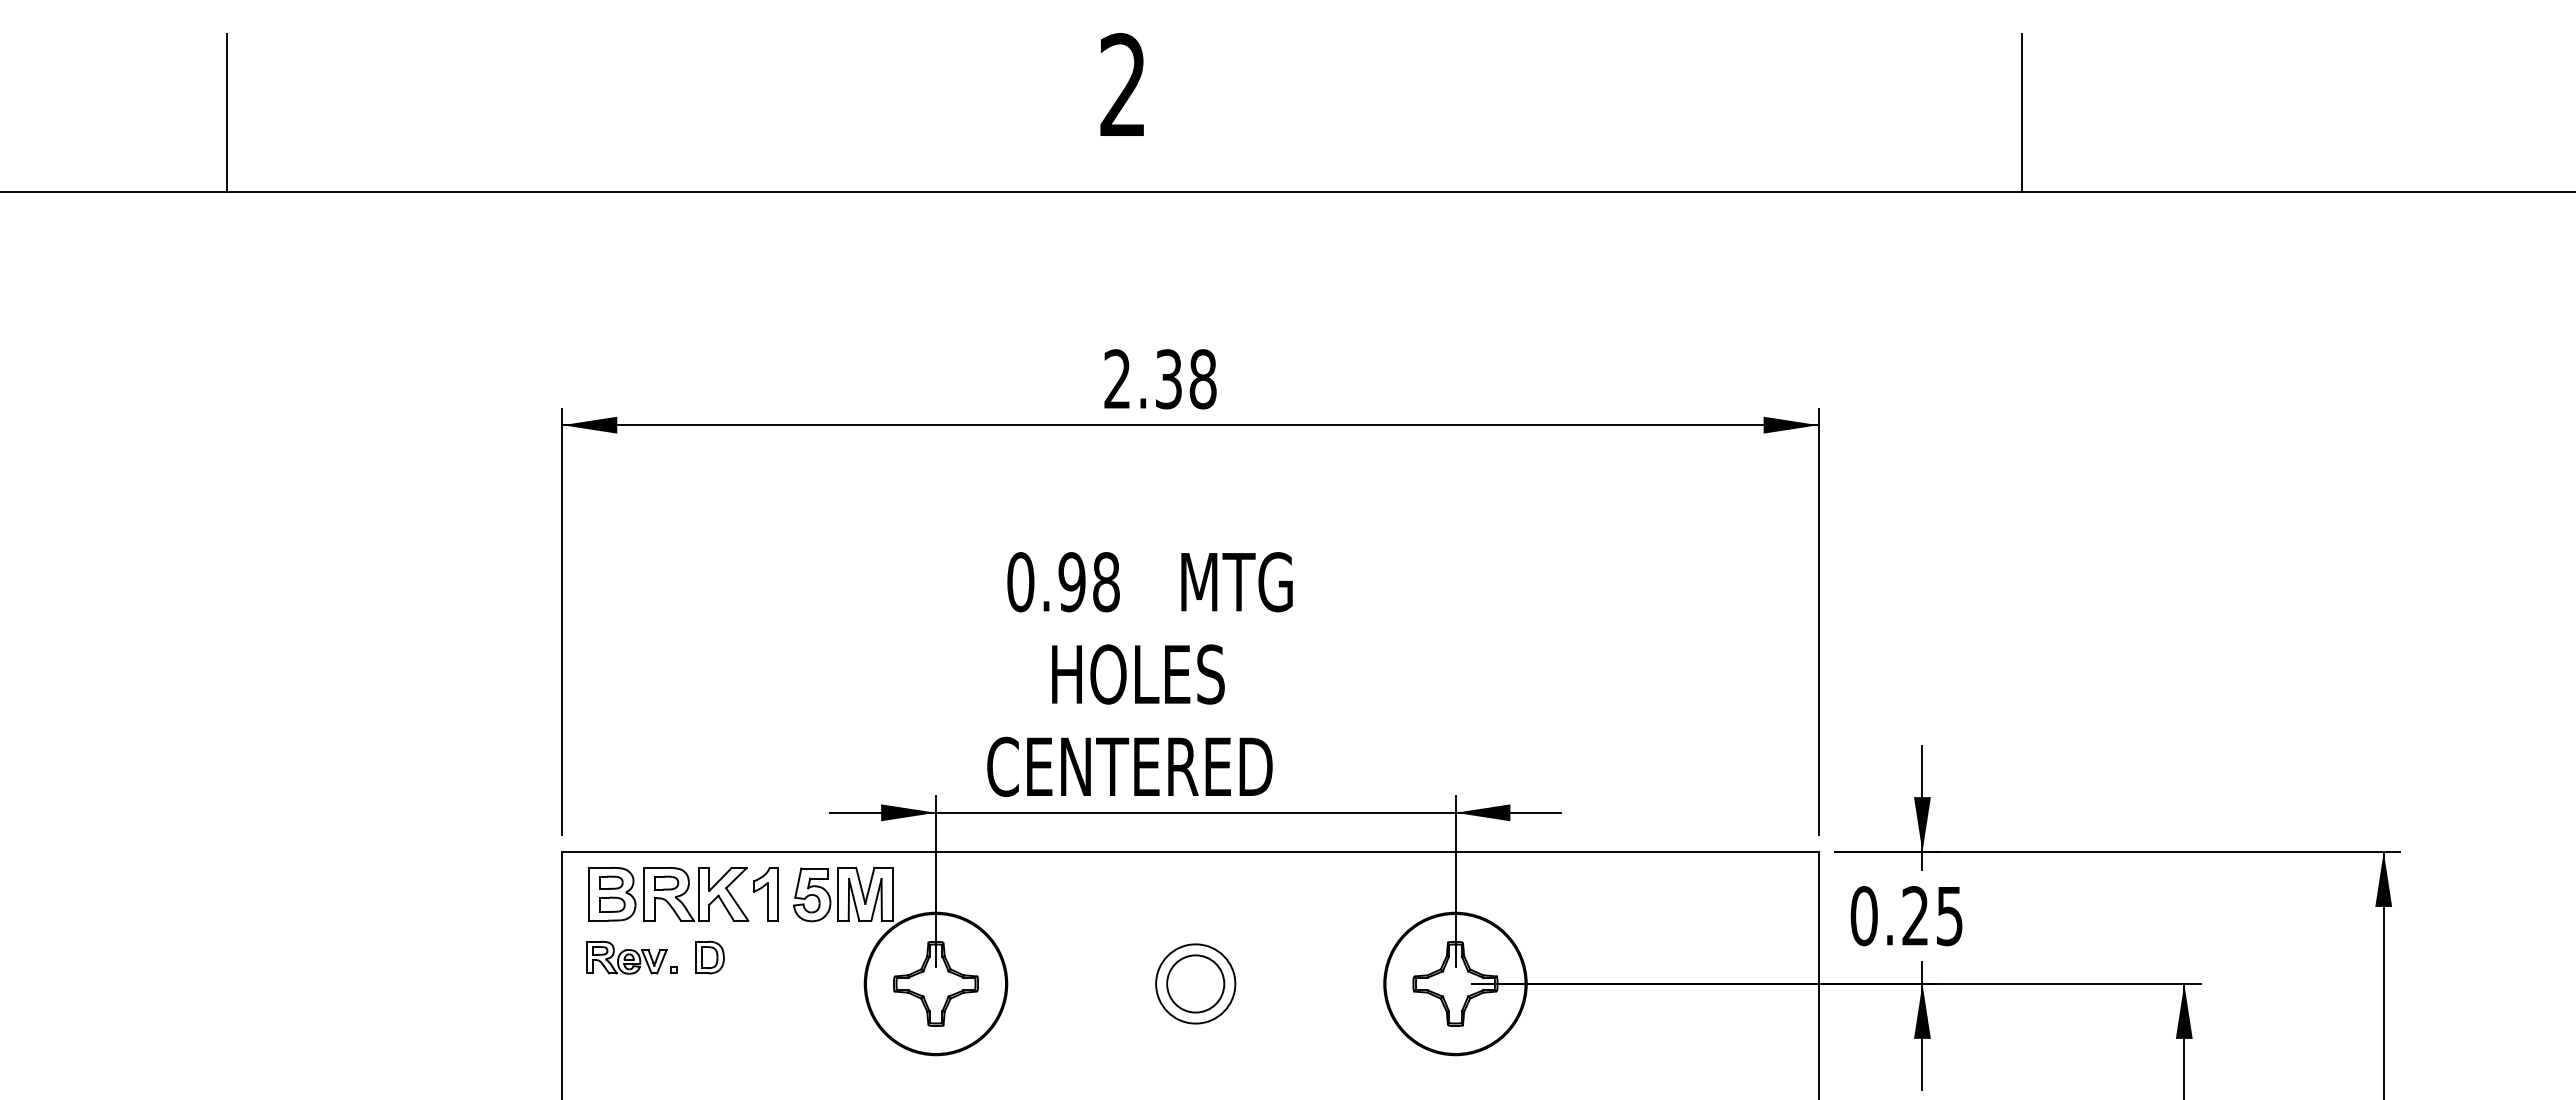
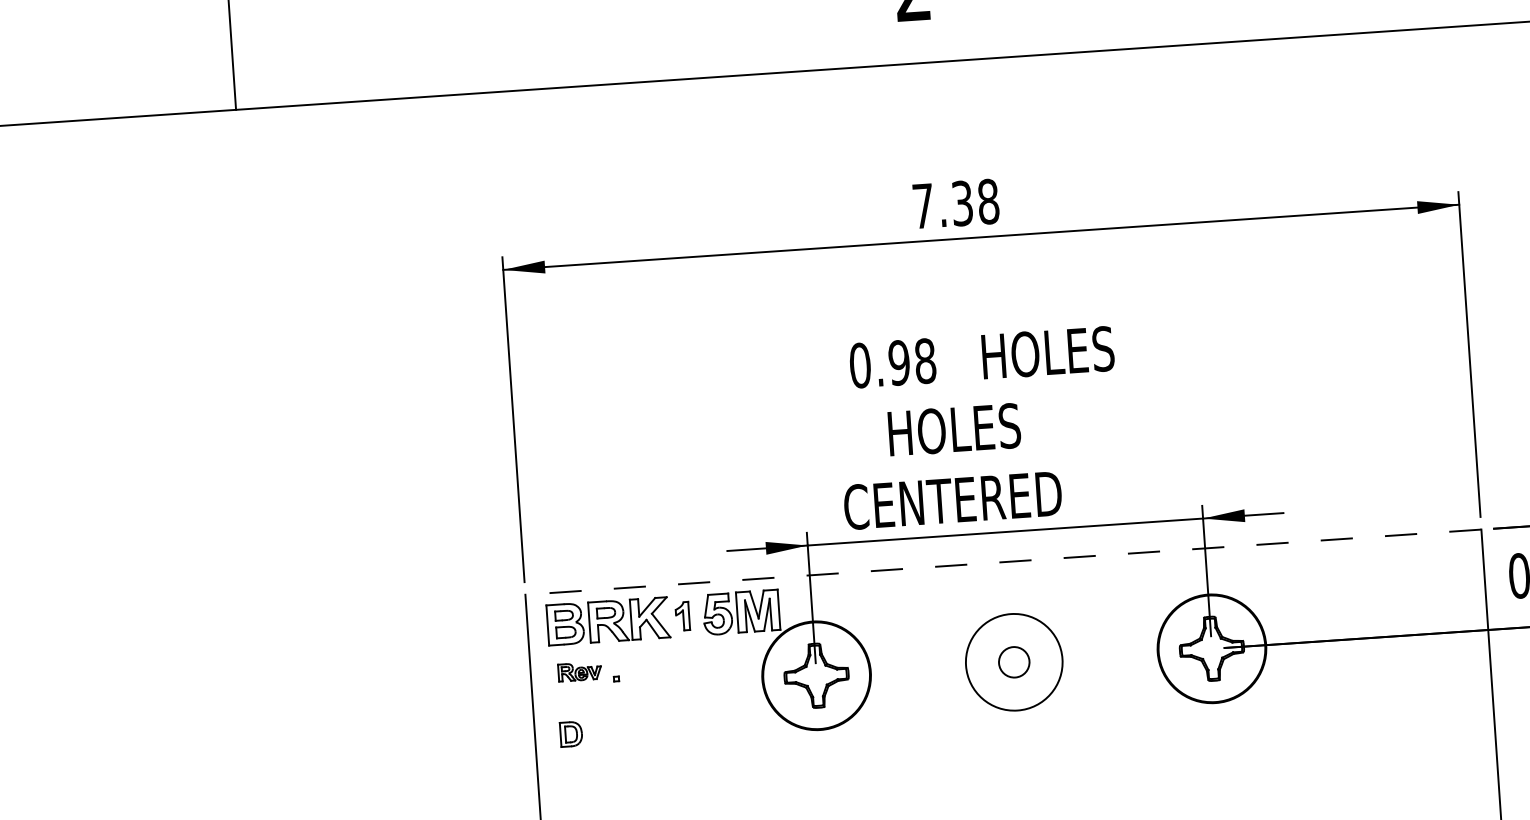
text: (1117, 378) -> (923, 205), 2.38 -> 7.38
text: (1270, 582) -> (1050, 352), MTG -> HOLES
line: (1189, 852) -> (1002, 562), solid -> dashed
part: (765, 894) -> (682, 616), size x0.7
part: (626, 957) -> (579, 671), size x0.7
part: (709, 957) -> (570, 734), moved
circle: (1195, 983) -> (1014, 661), size x0.7
circle: (1195, 983) -> (1014, 661), size x1.6

